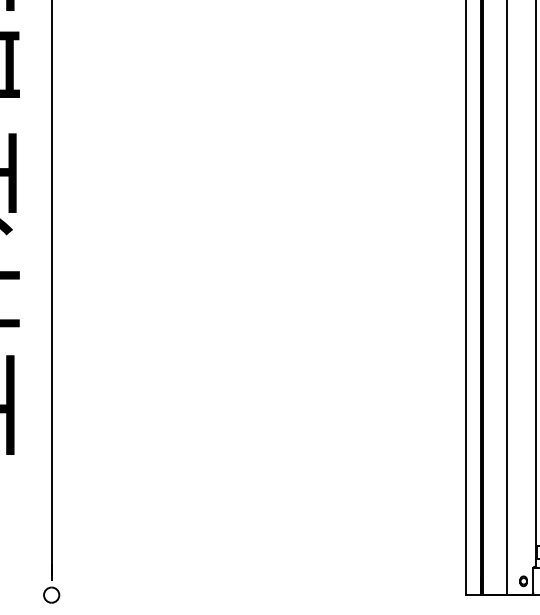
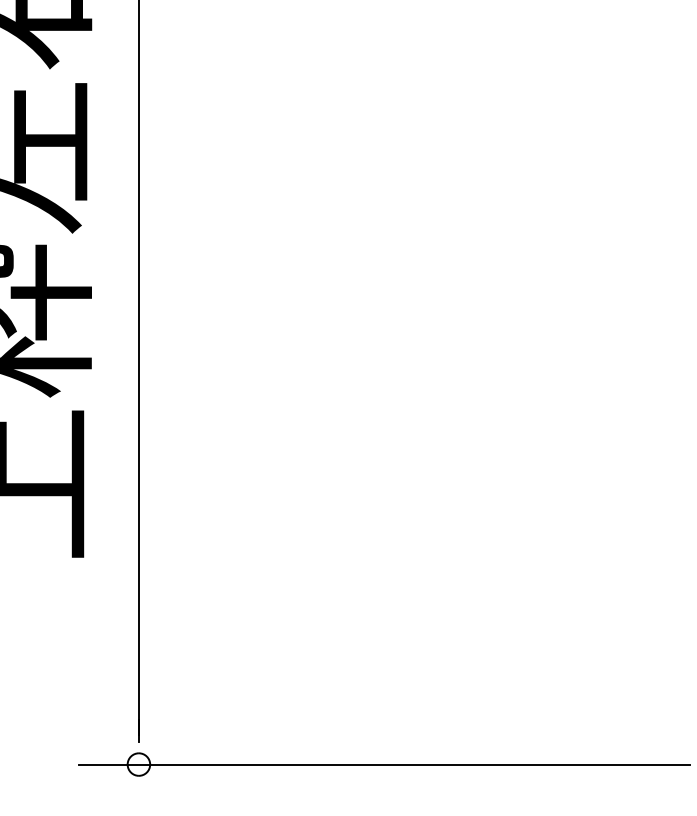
line: (217, 595) -> (383, 765), added

